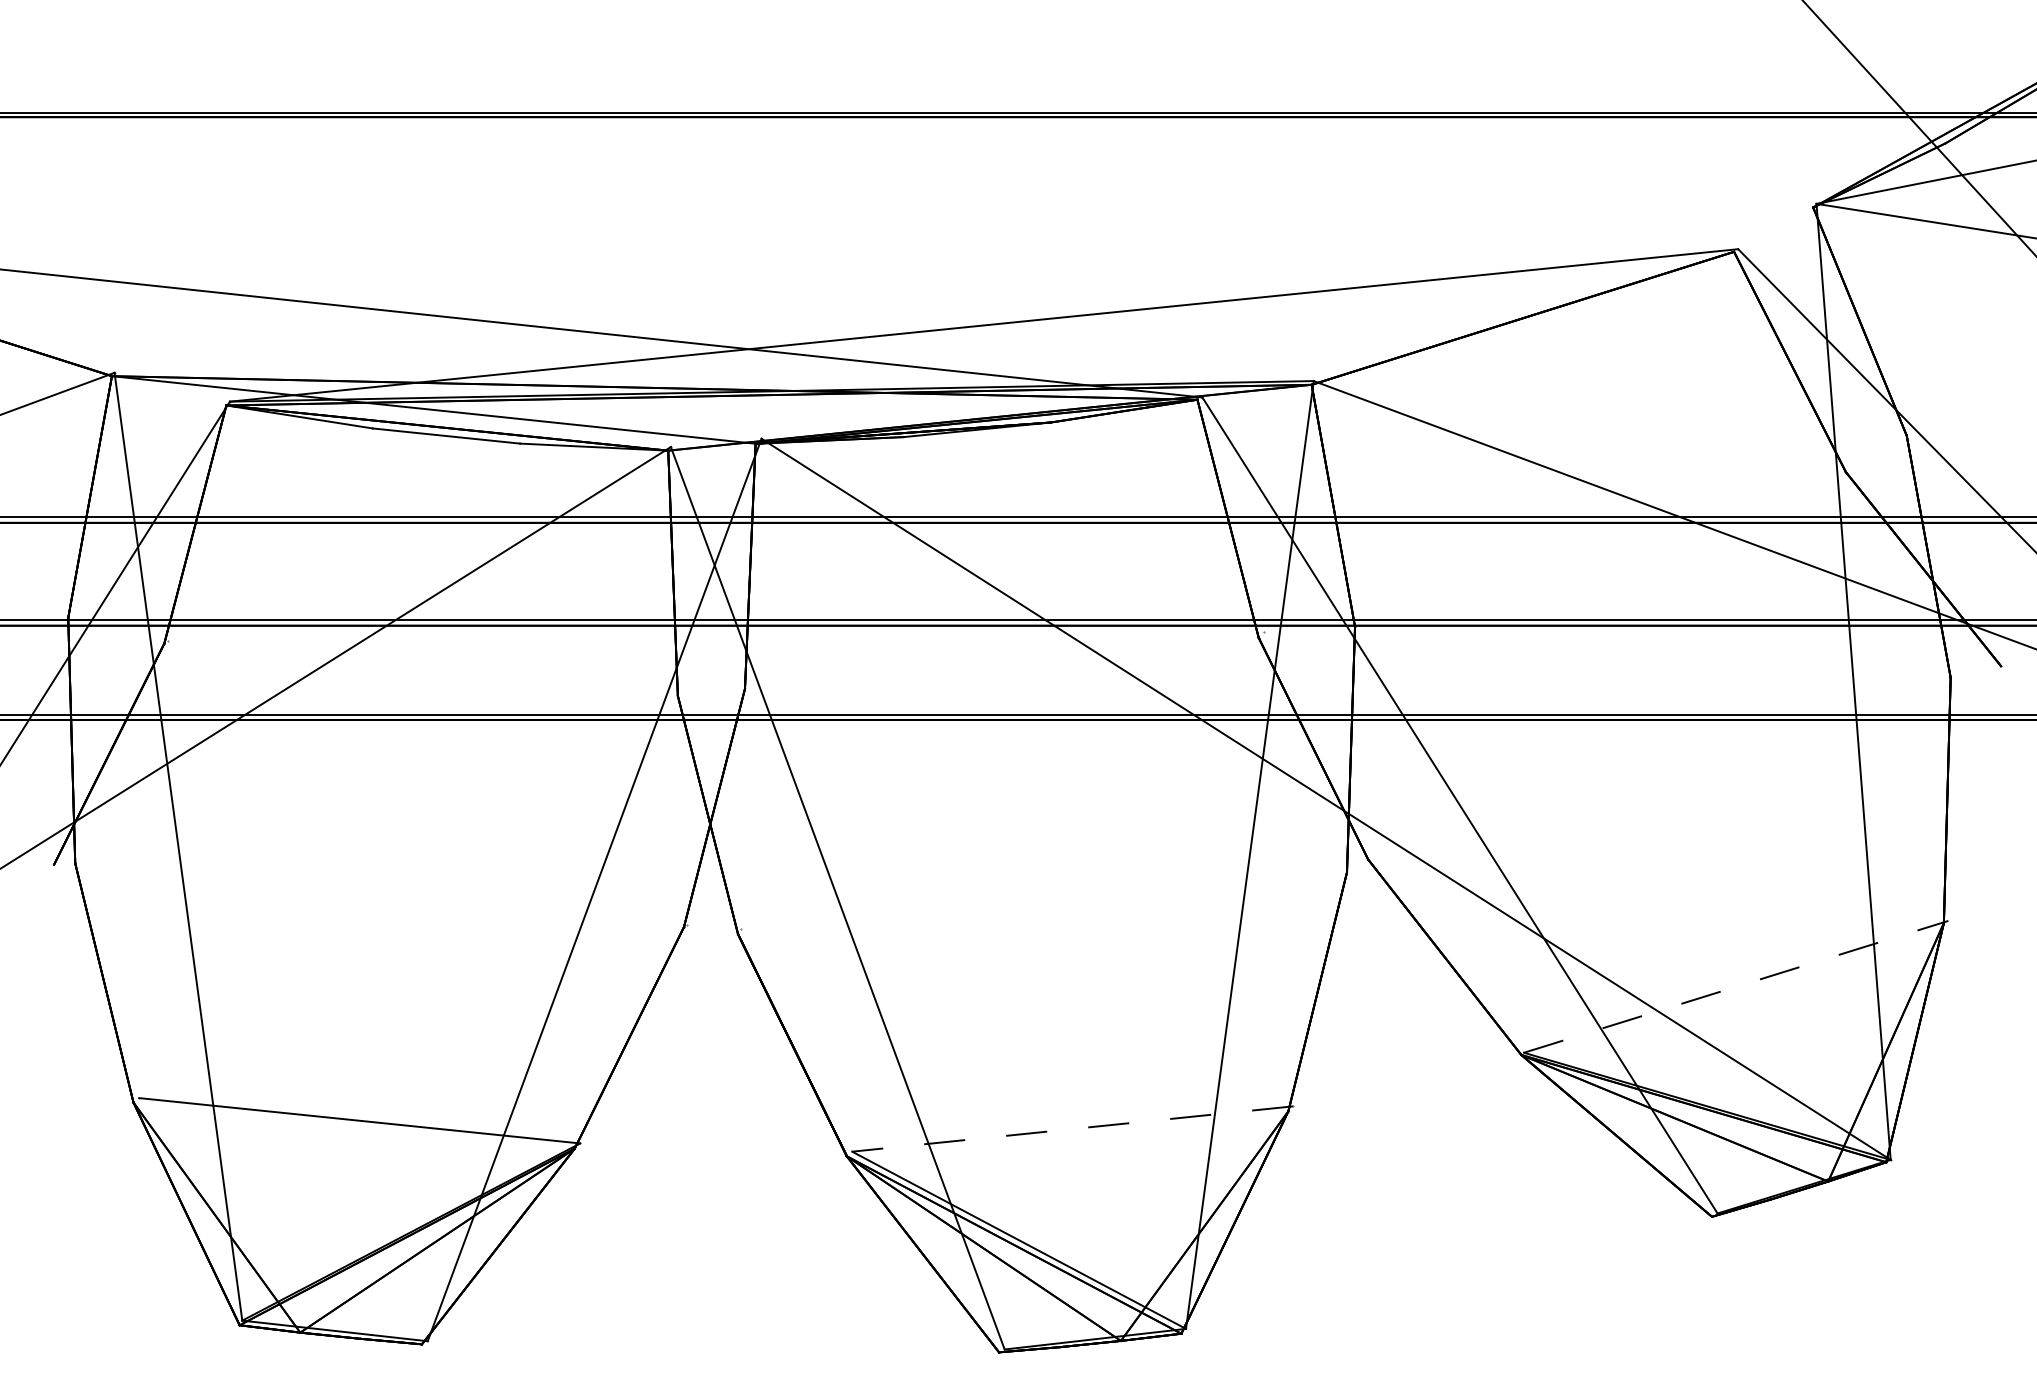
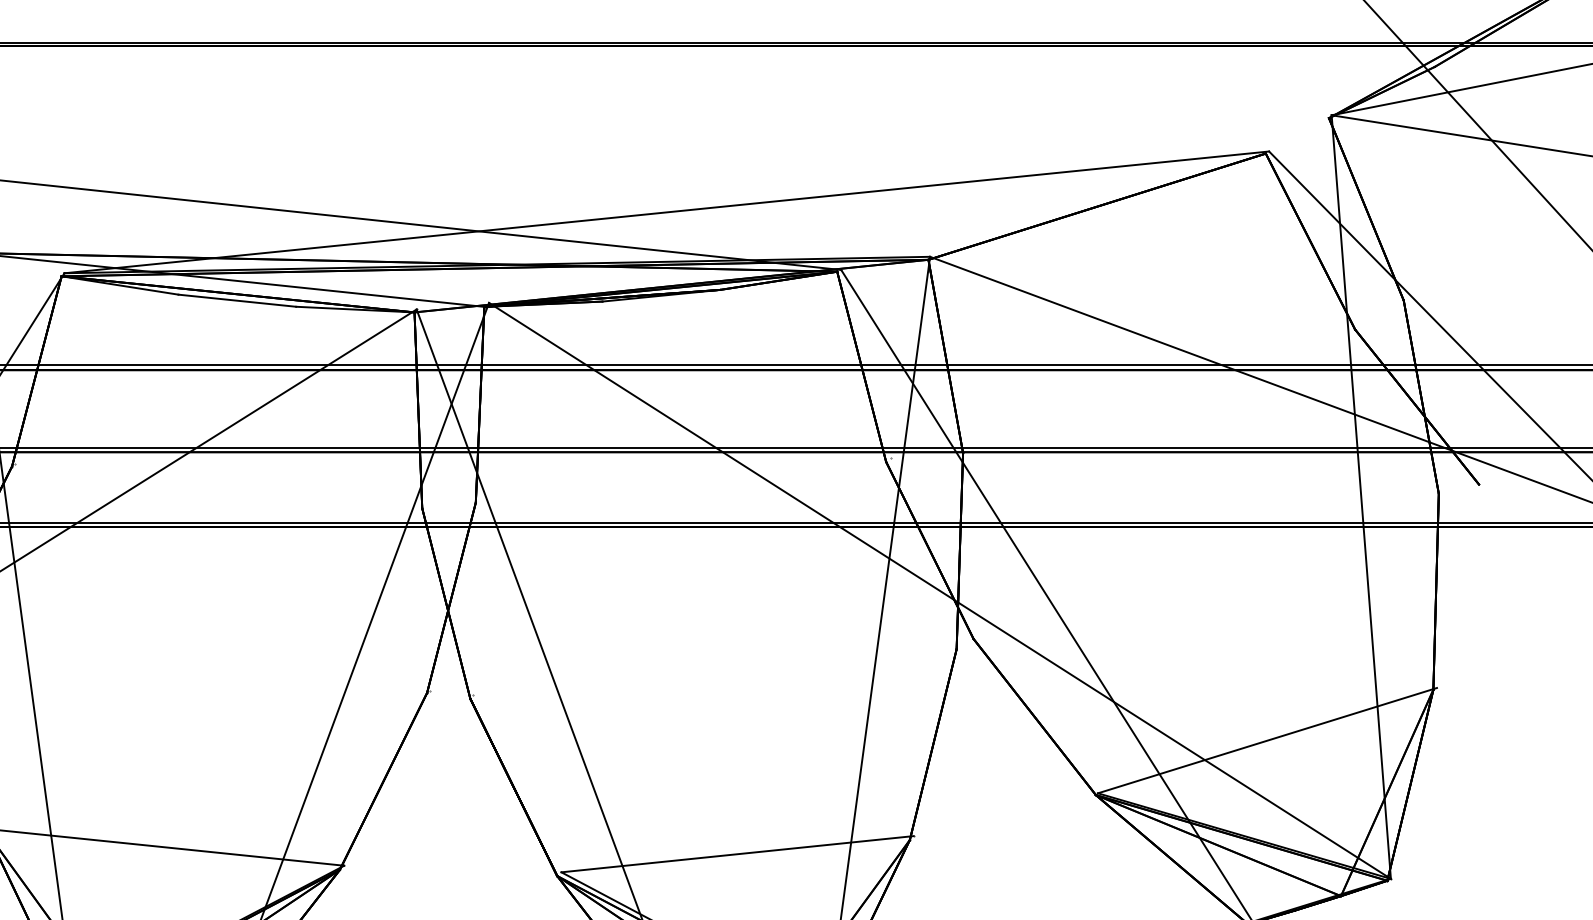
line: (1736, 986) -> (1267, 740), dashed -> solid
line: (1072, 1129) -> (737, 854), dashed -> solid

